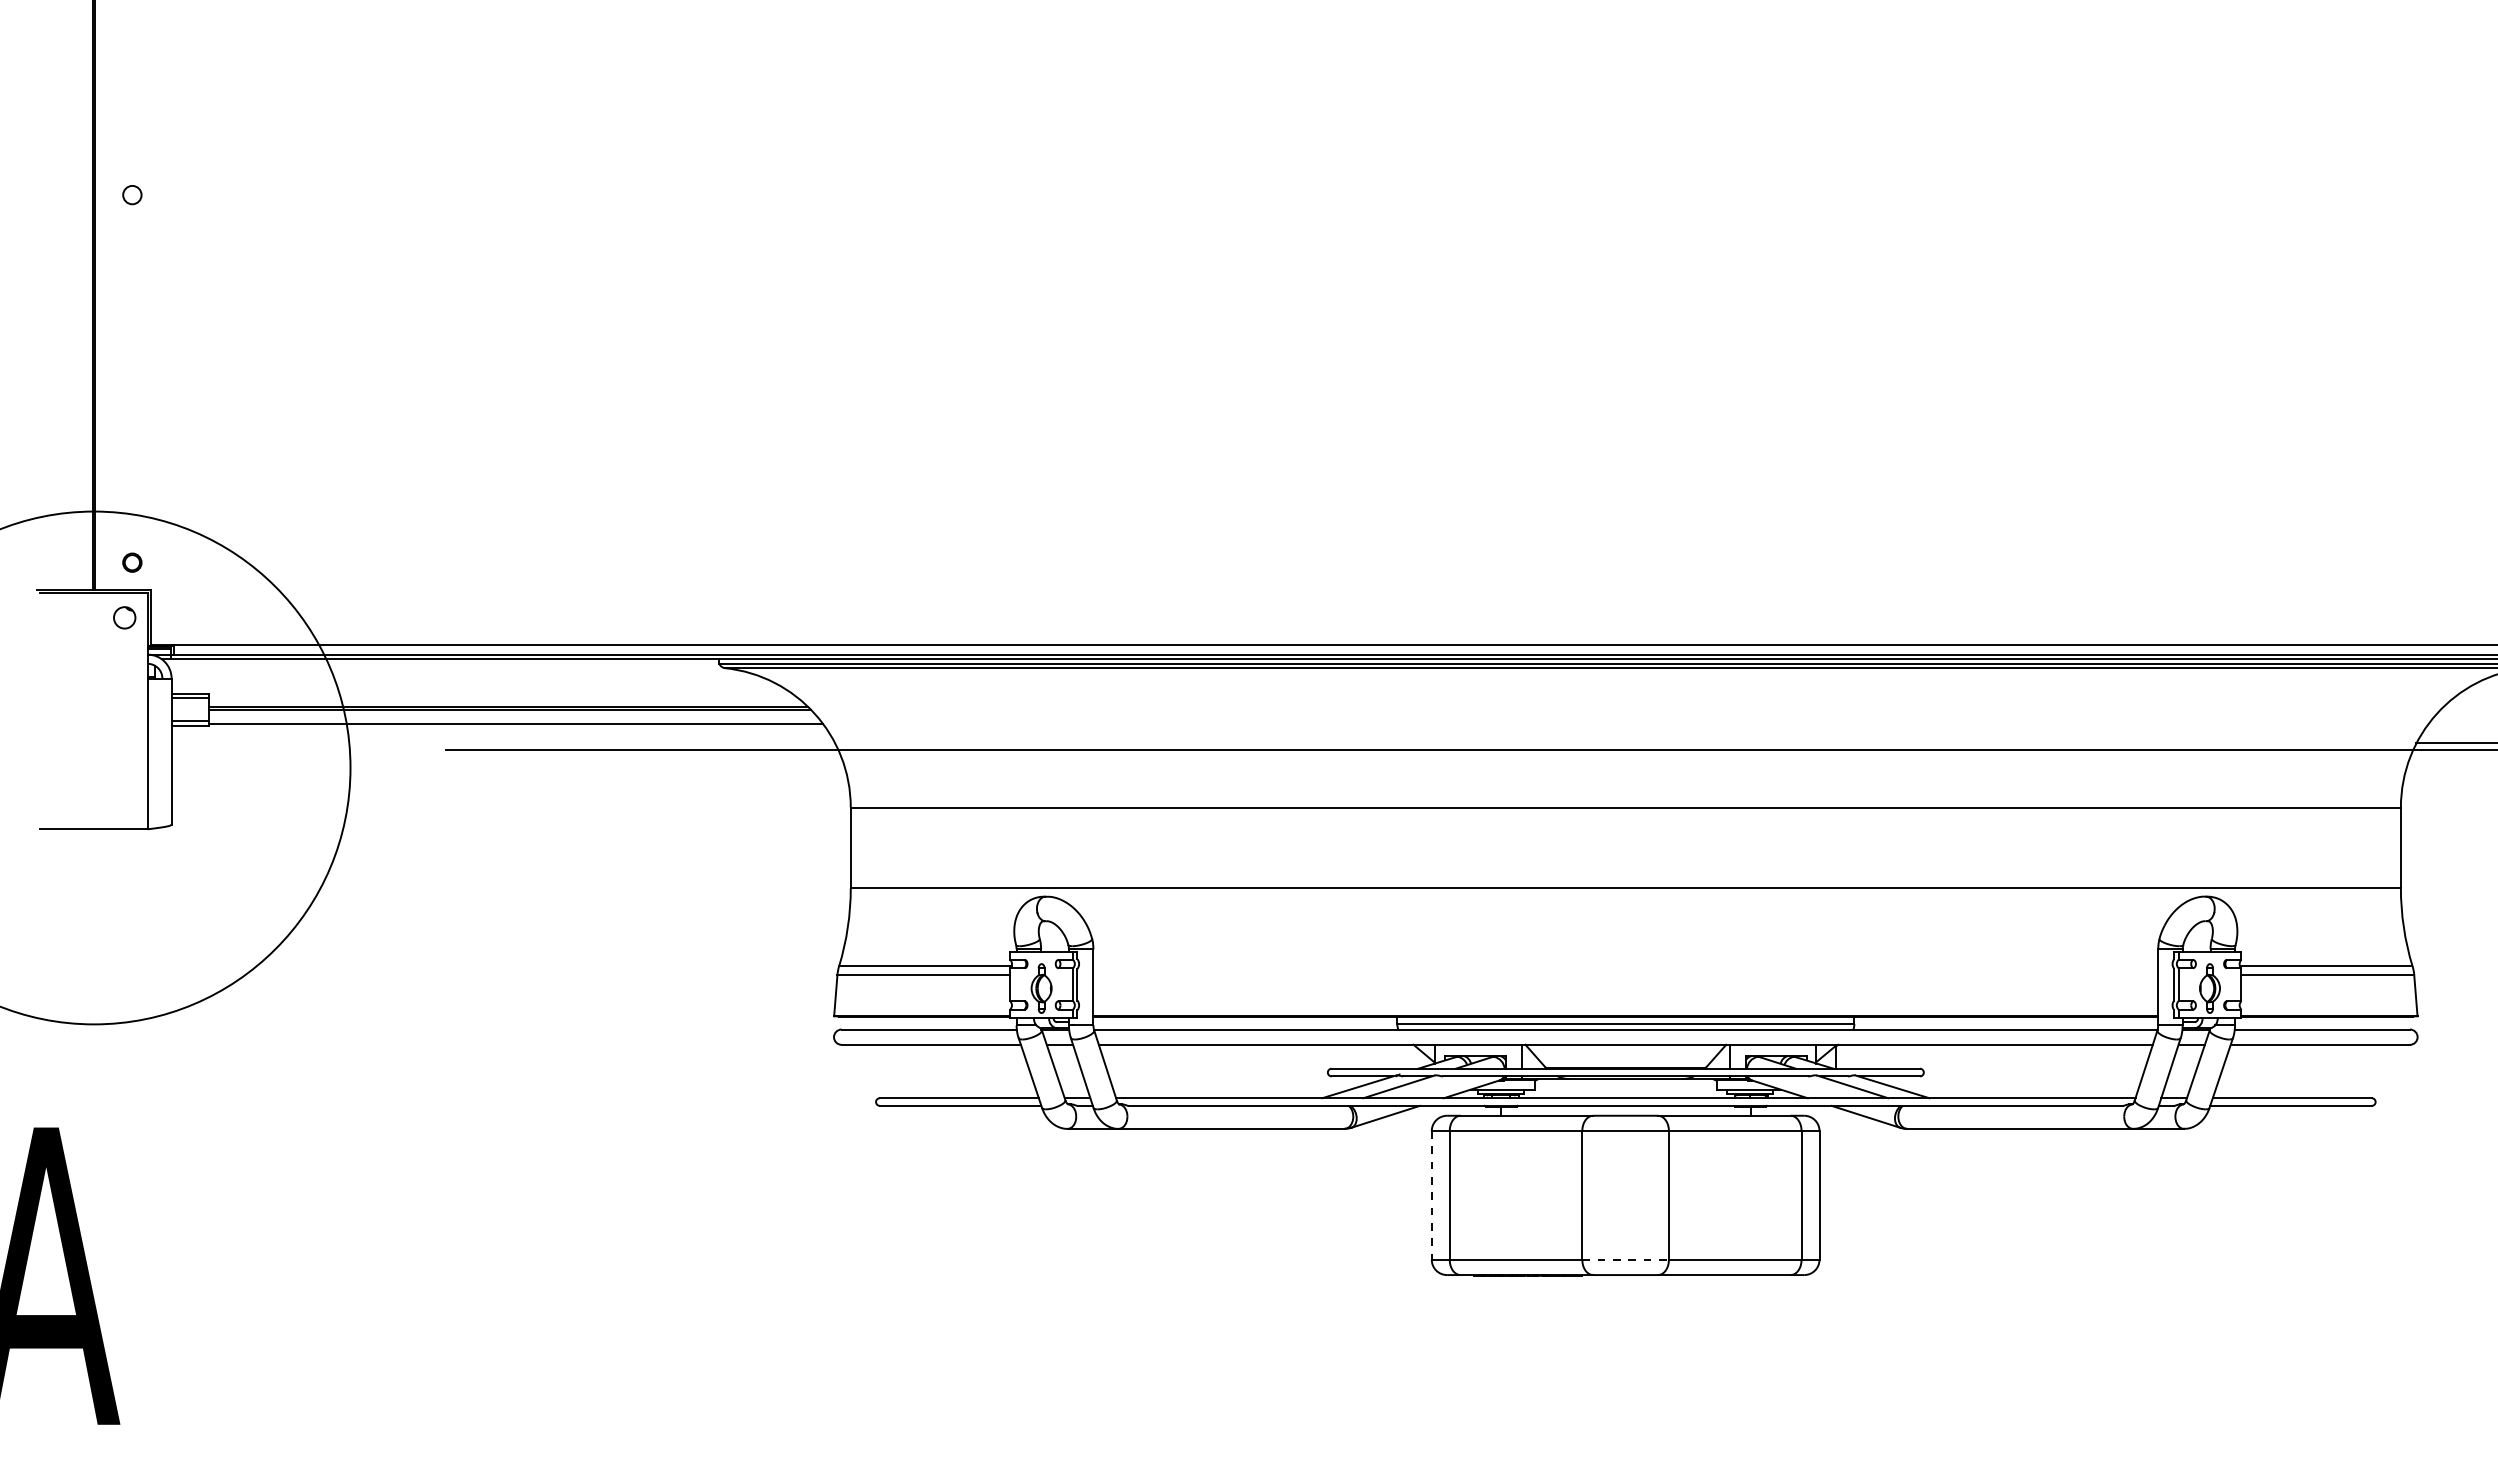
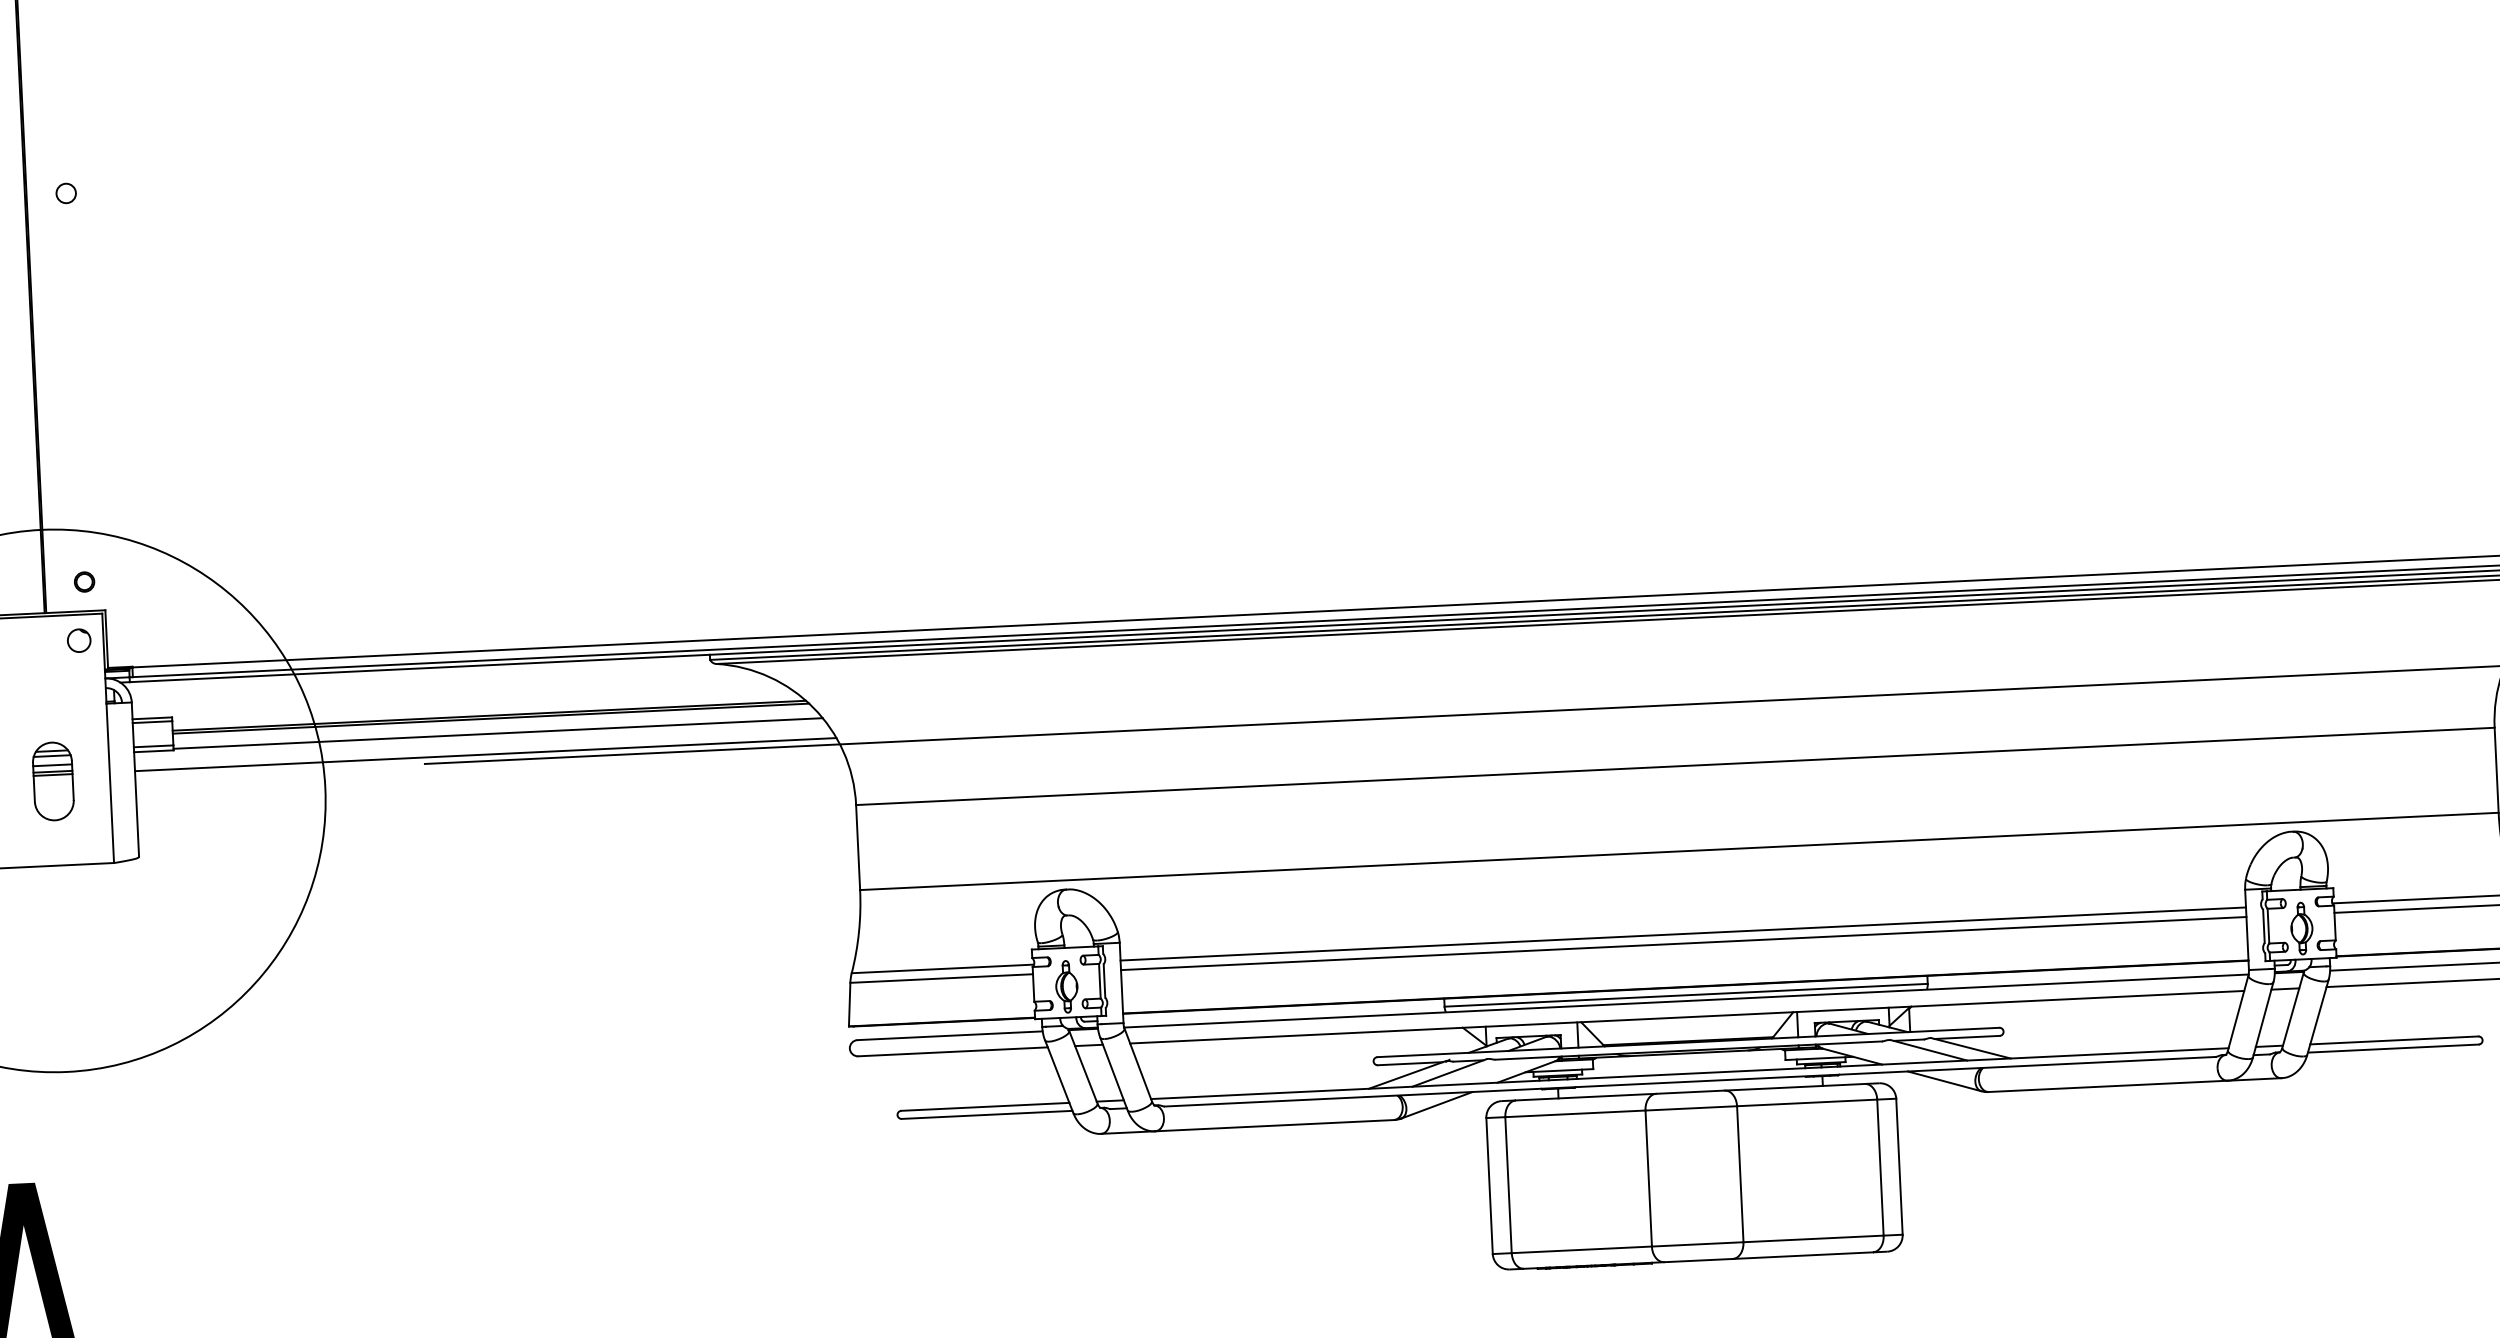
line: (503, 743) -> (485, 754), added
part: (93, 749) -> (52, 781), added
line: (1625, 966) -> (1682, 934), added
line: (1625, 975) -> (1683, 943), added
line: (1431, 1195) -> (1489, 1186), dashed -> solid
line: (1626, 1259) -> (1698, 1244), dashed -> solid

